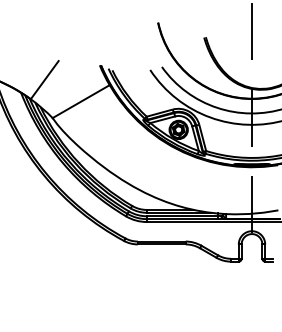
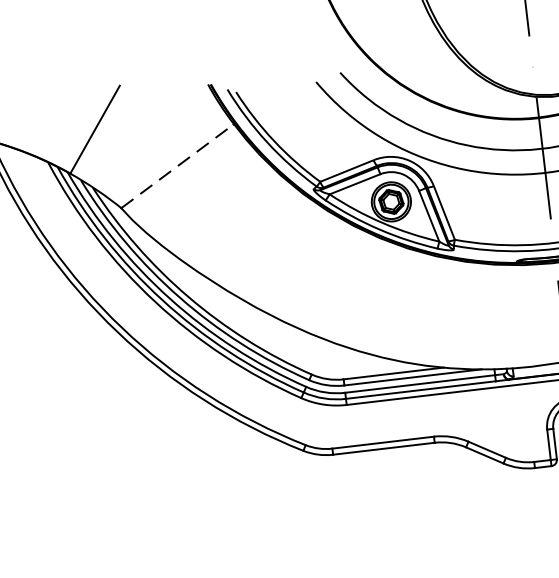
line: (81, 101) -> (178, 165), solid -> dashed

